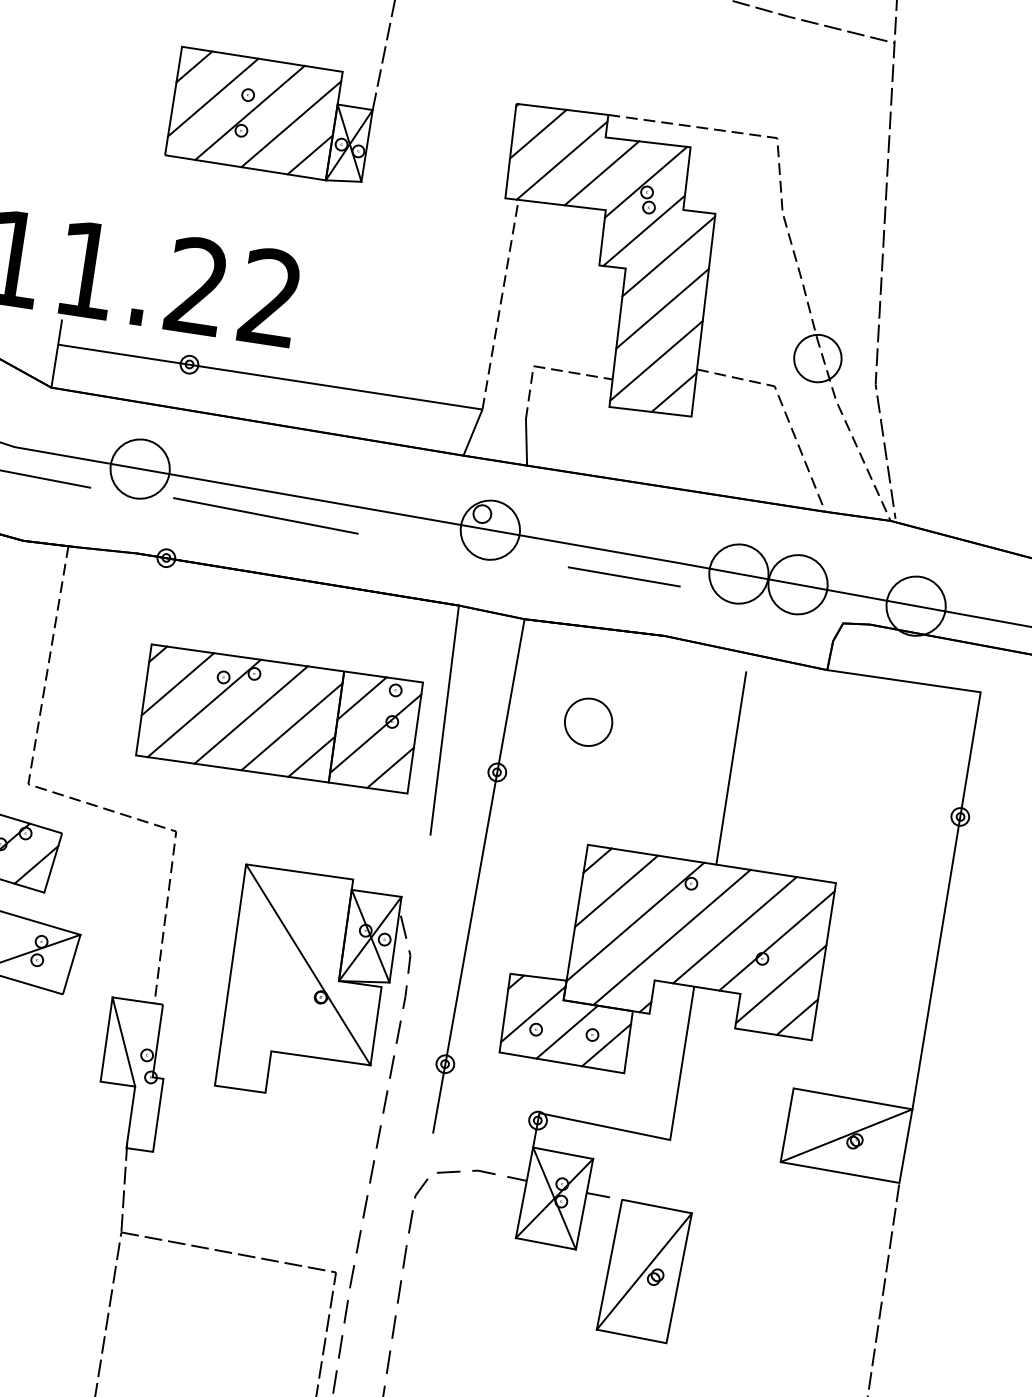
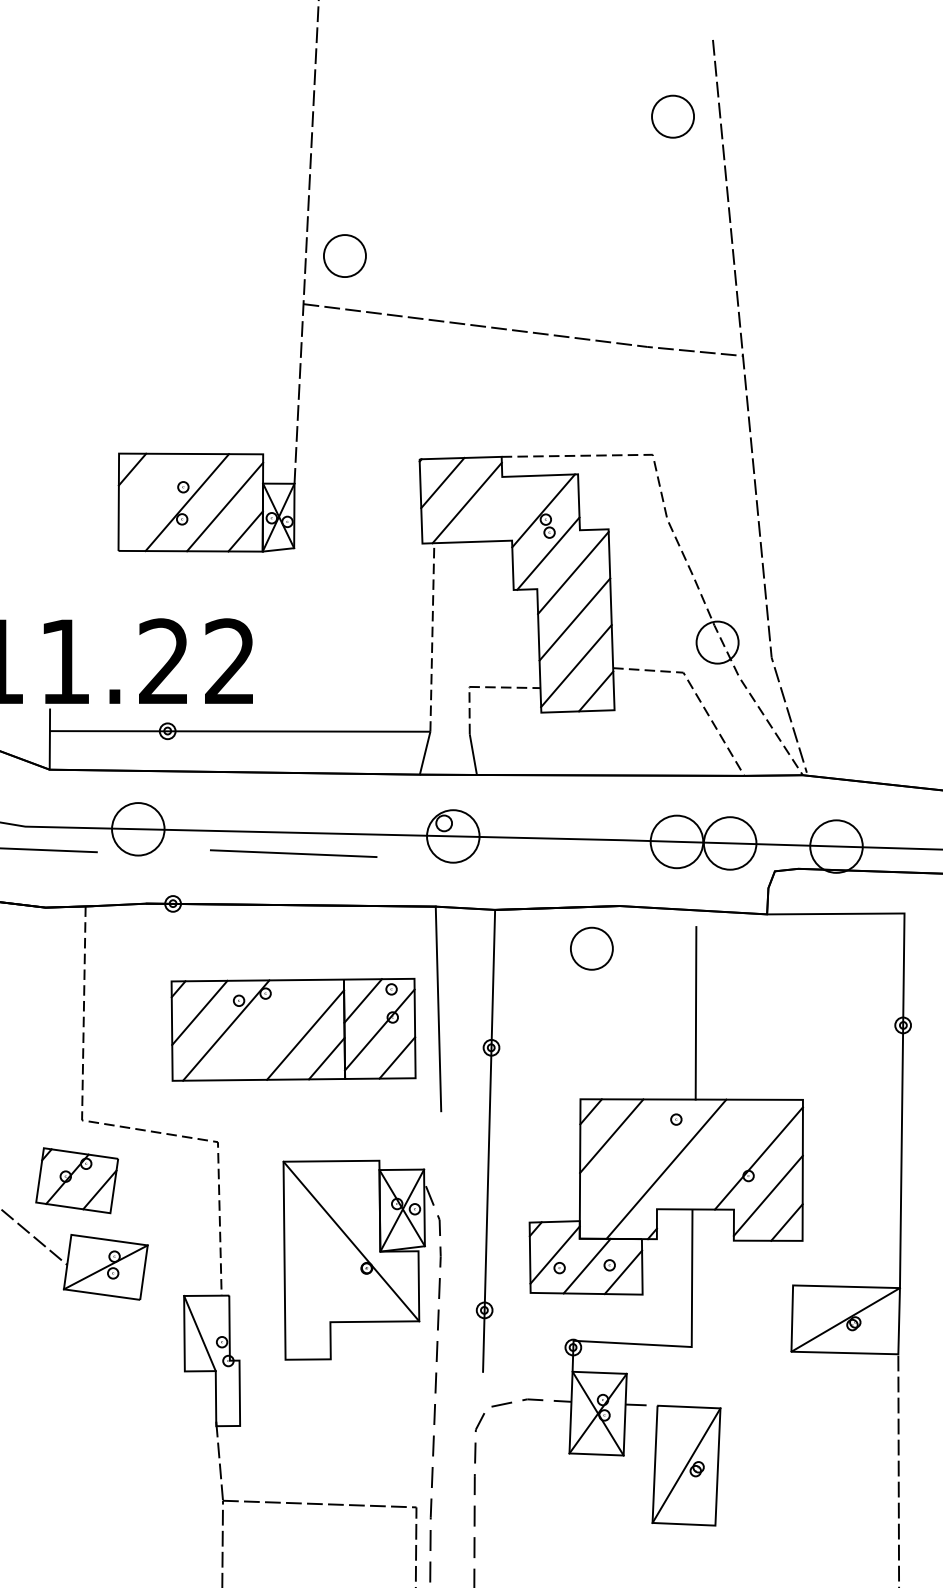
line: (212, 96) -> (152, 493), removed
line: (601, 172) -> (503, 508), removed
line: (265, 515) -> (293, 853), moved
line: (623, 576) -> (576, 859), removed
line: (251, 714) -> (268, 1029), removed
part: (588, 721) -> (591, 948), moved
line: (634, 921) -> (631, 1160), removed
line: (734, 930) -> (720, 1154), removed

